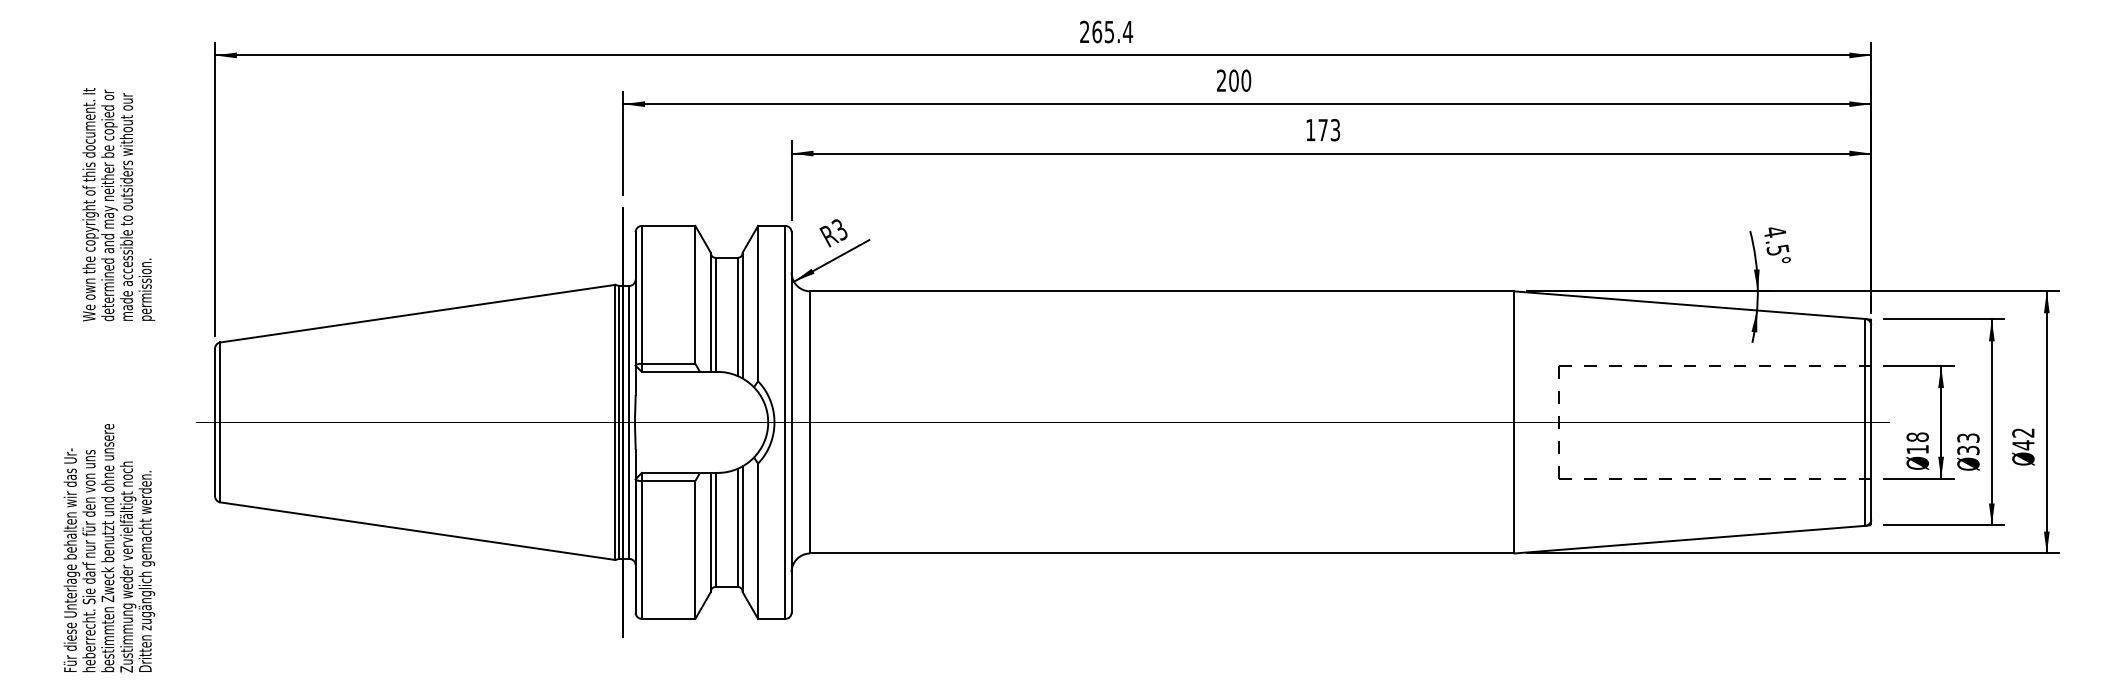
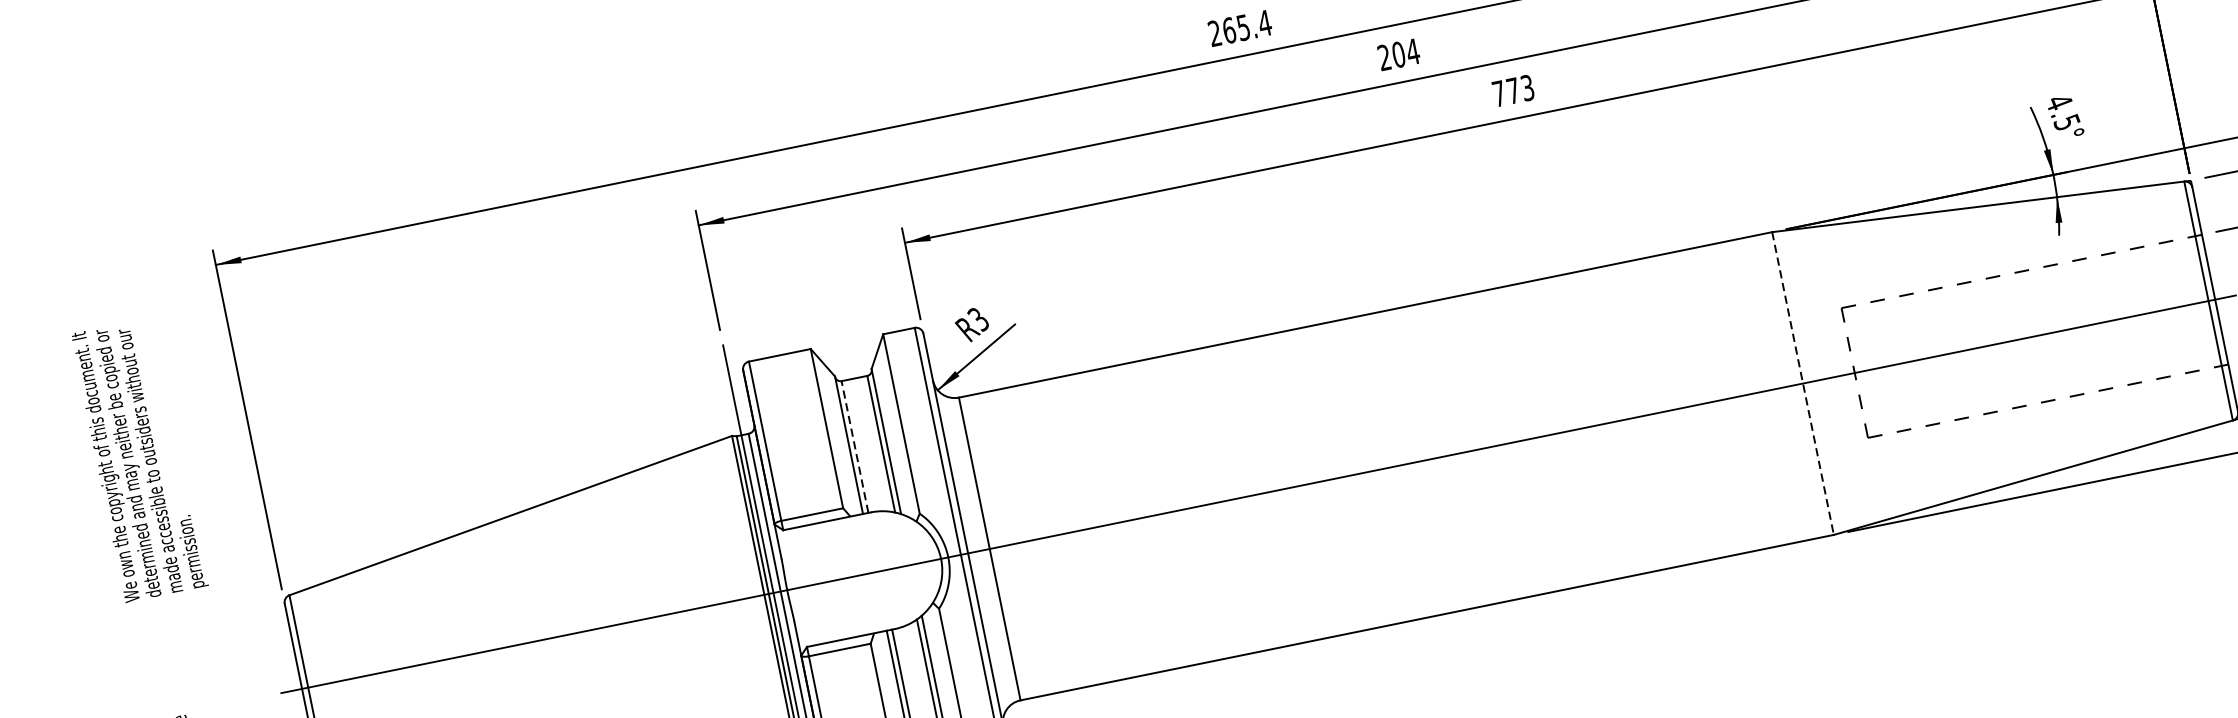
text: (1246, 80) -> (1413, 51), 200 -> 204
text: (1310, 130) -> (1498, 94), 173 -> 773
line: (715, 314) -> (854, 446), solid -> dashed
line: (1514, 422) -> (1803, 383), solid -> dashed

